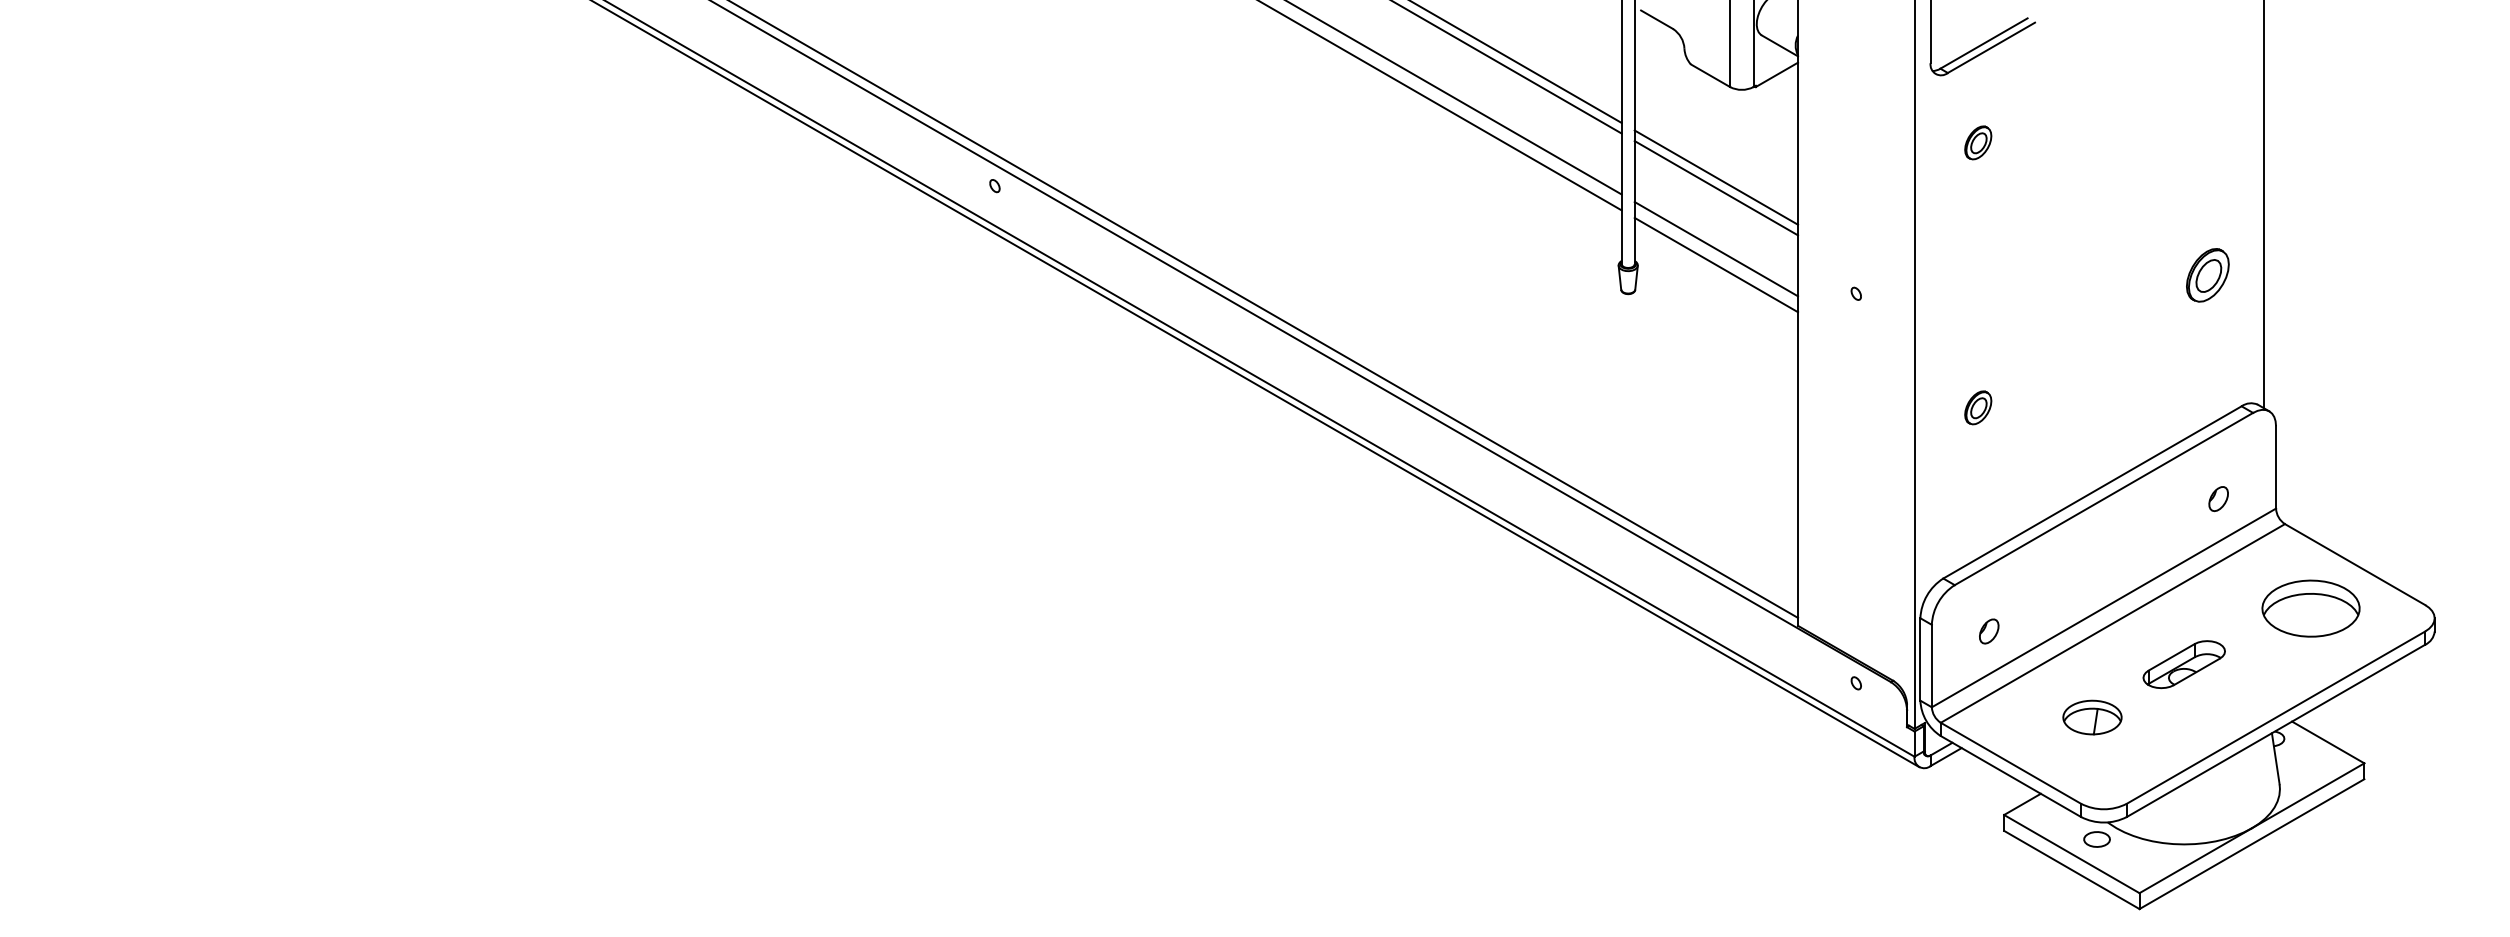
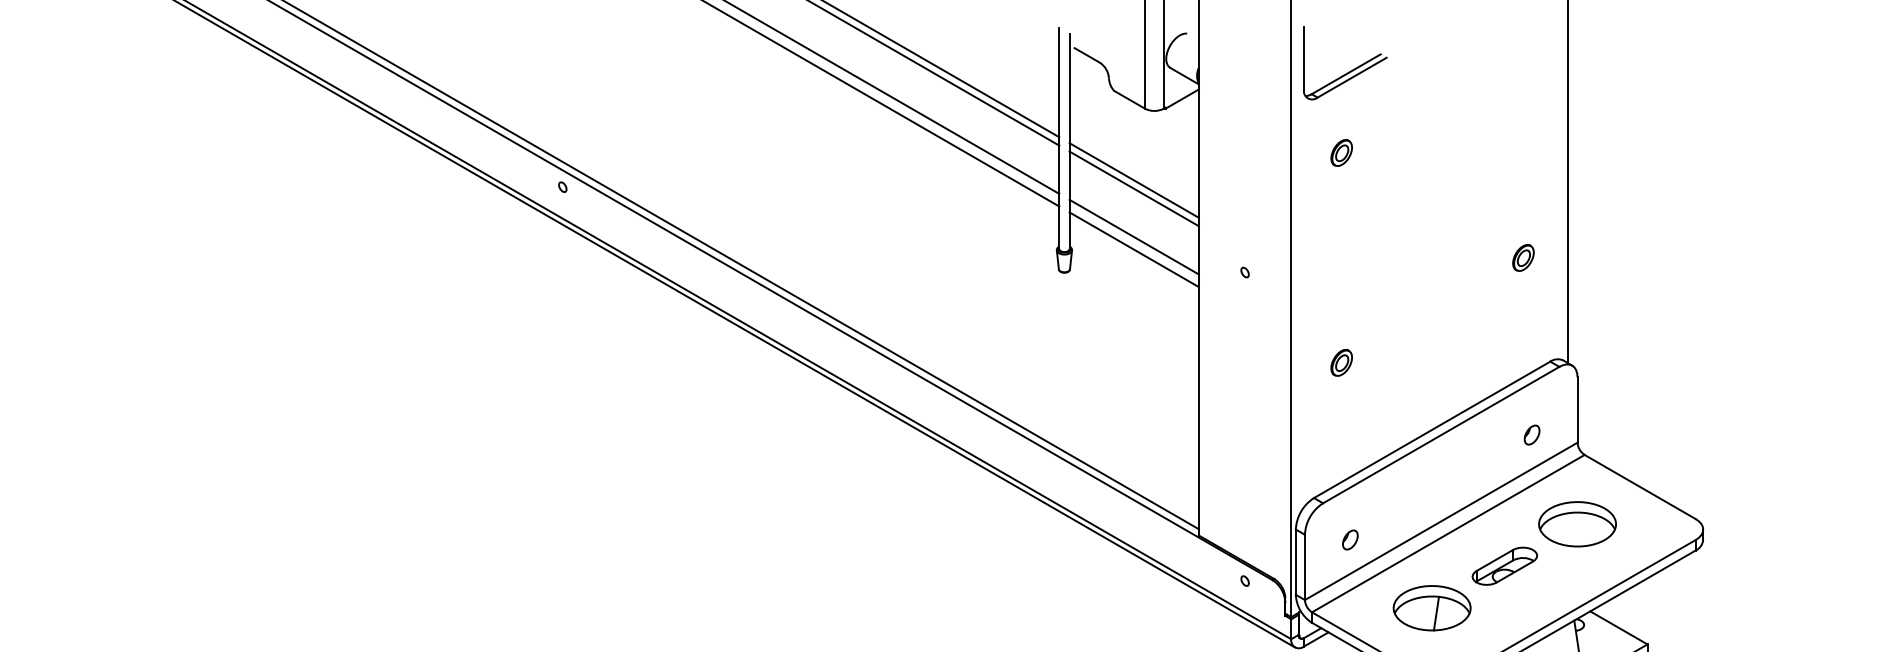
part: (2207, 275) -> (1523, 258), size x0.62
part: (2310, 608) -> (1577, 524), moved
part: (2092, 717) -> (1432, 608), size x1.67

